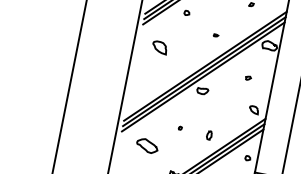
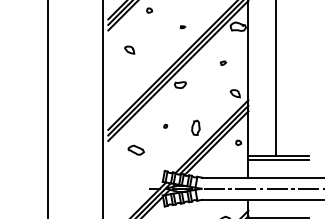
part: (160, 46) -> (129, 49), size x0.62
part: (209, 135) -> (195, 127), size x1.67
part: (146, 144) -> (135, 149), size x0.71

